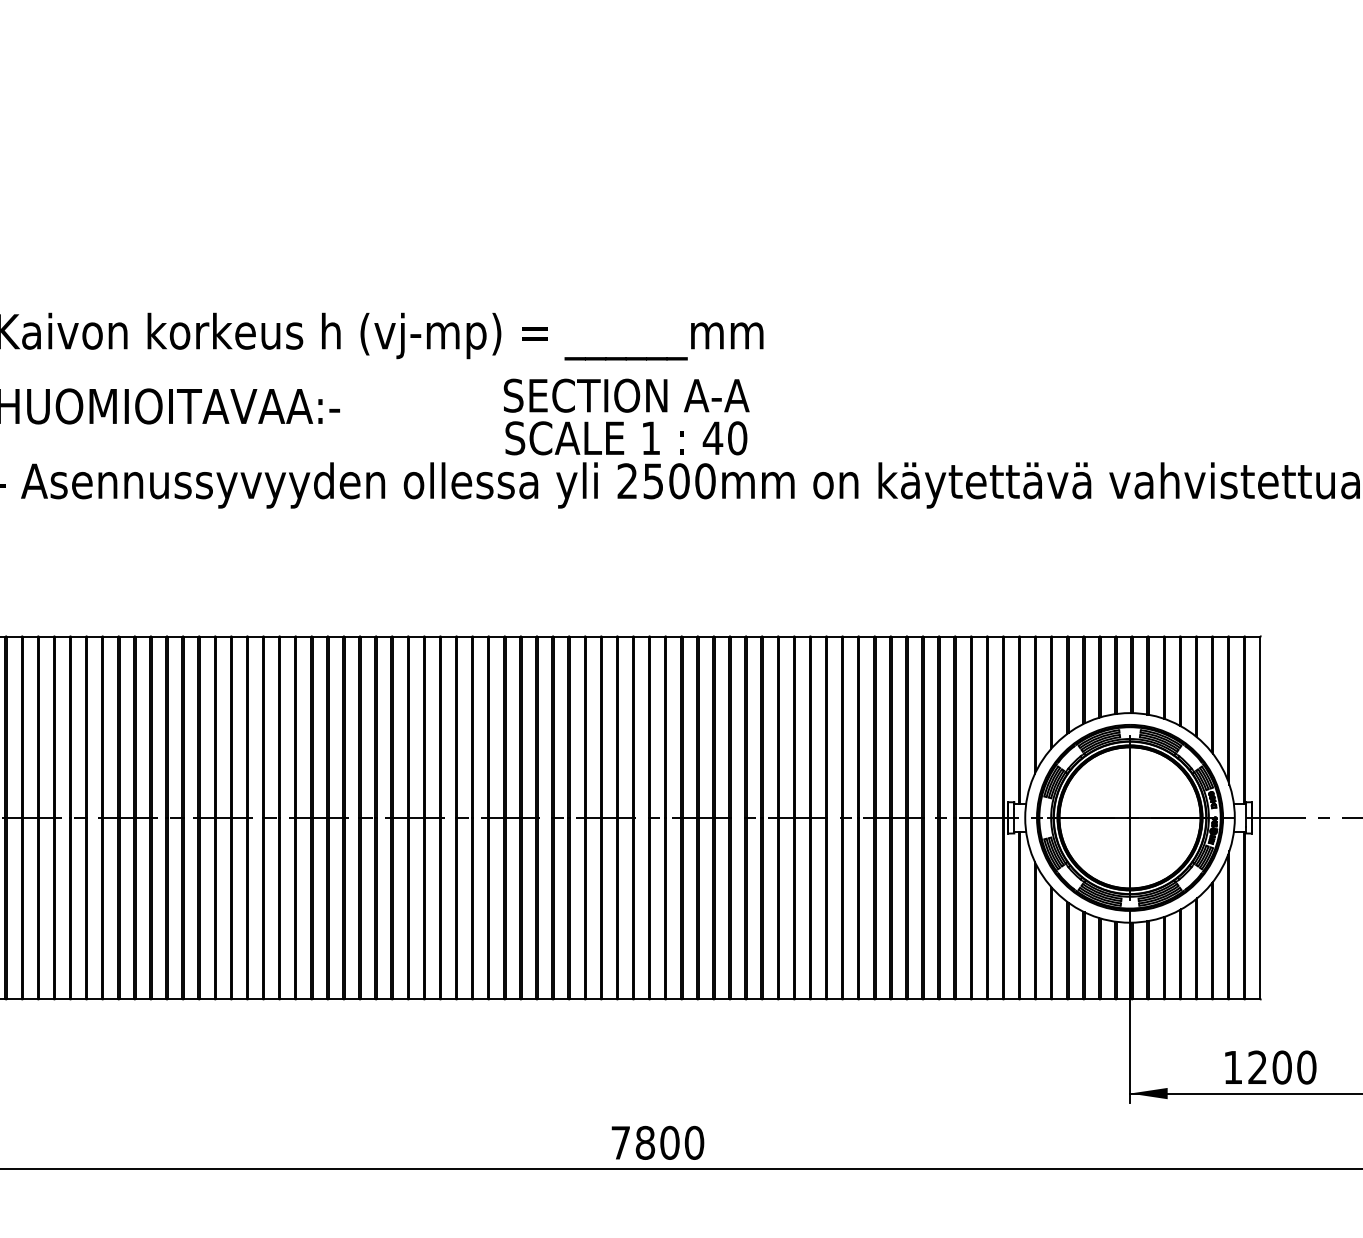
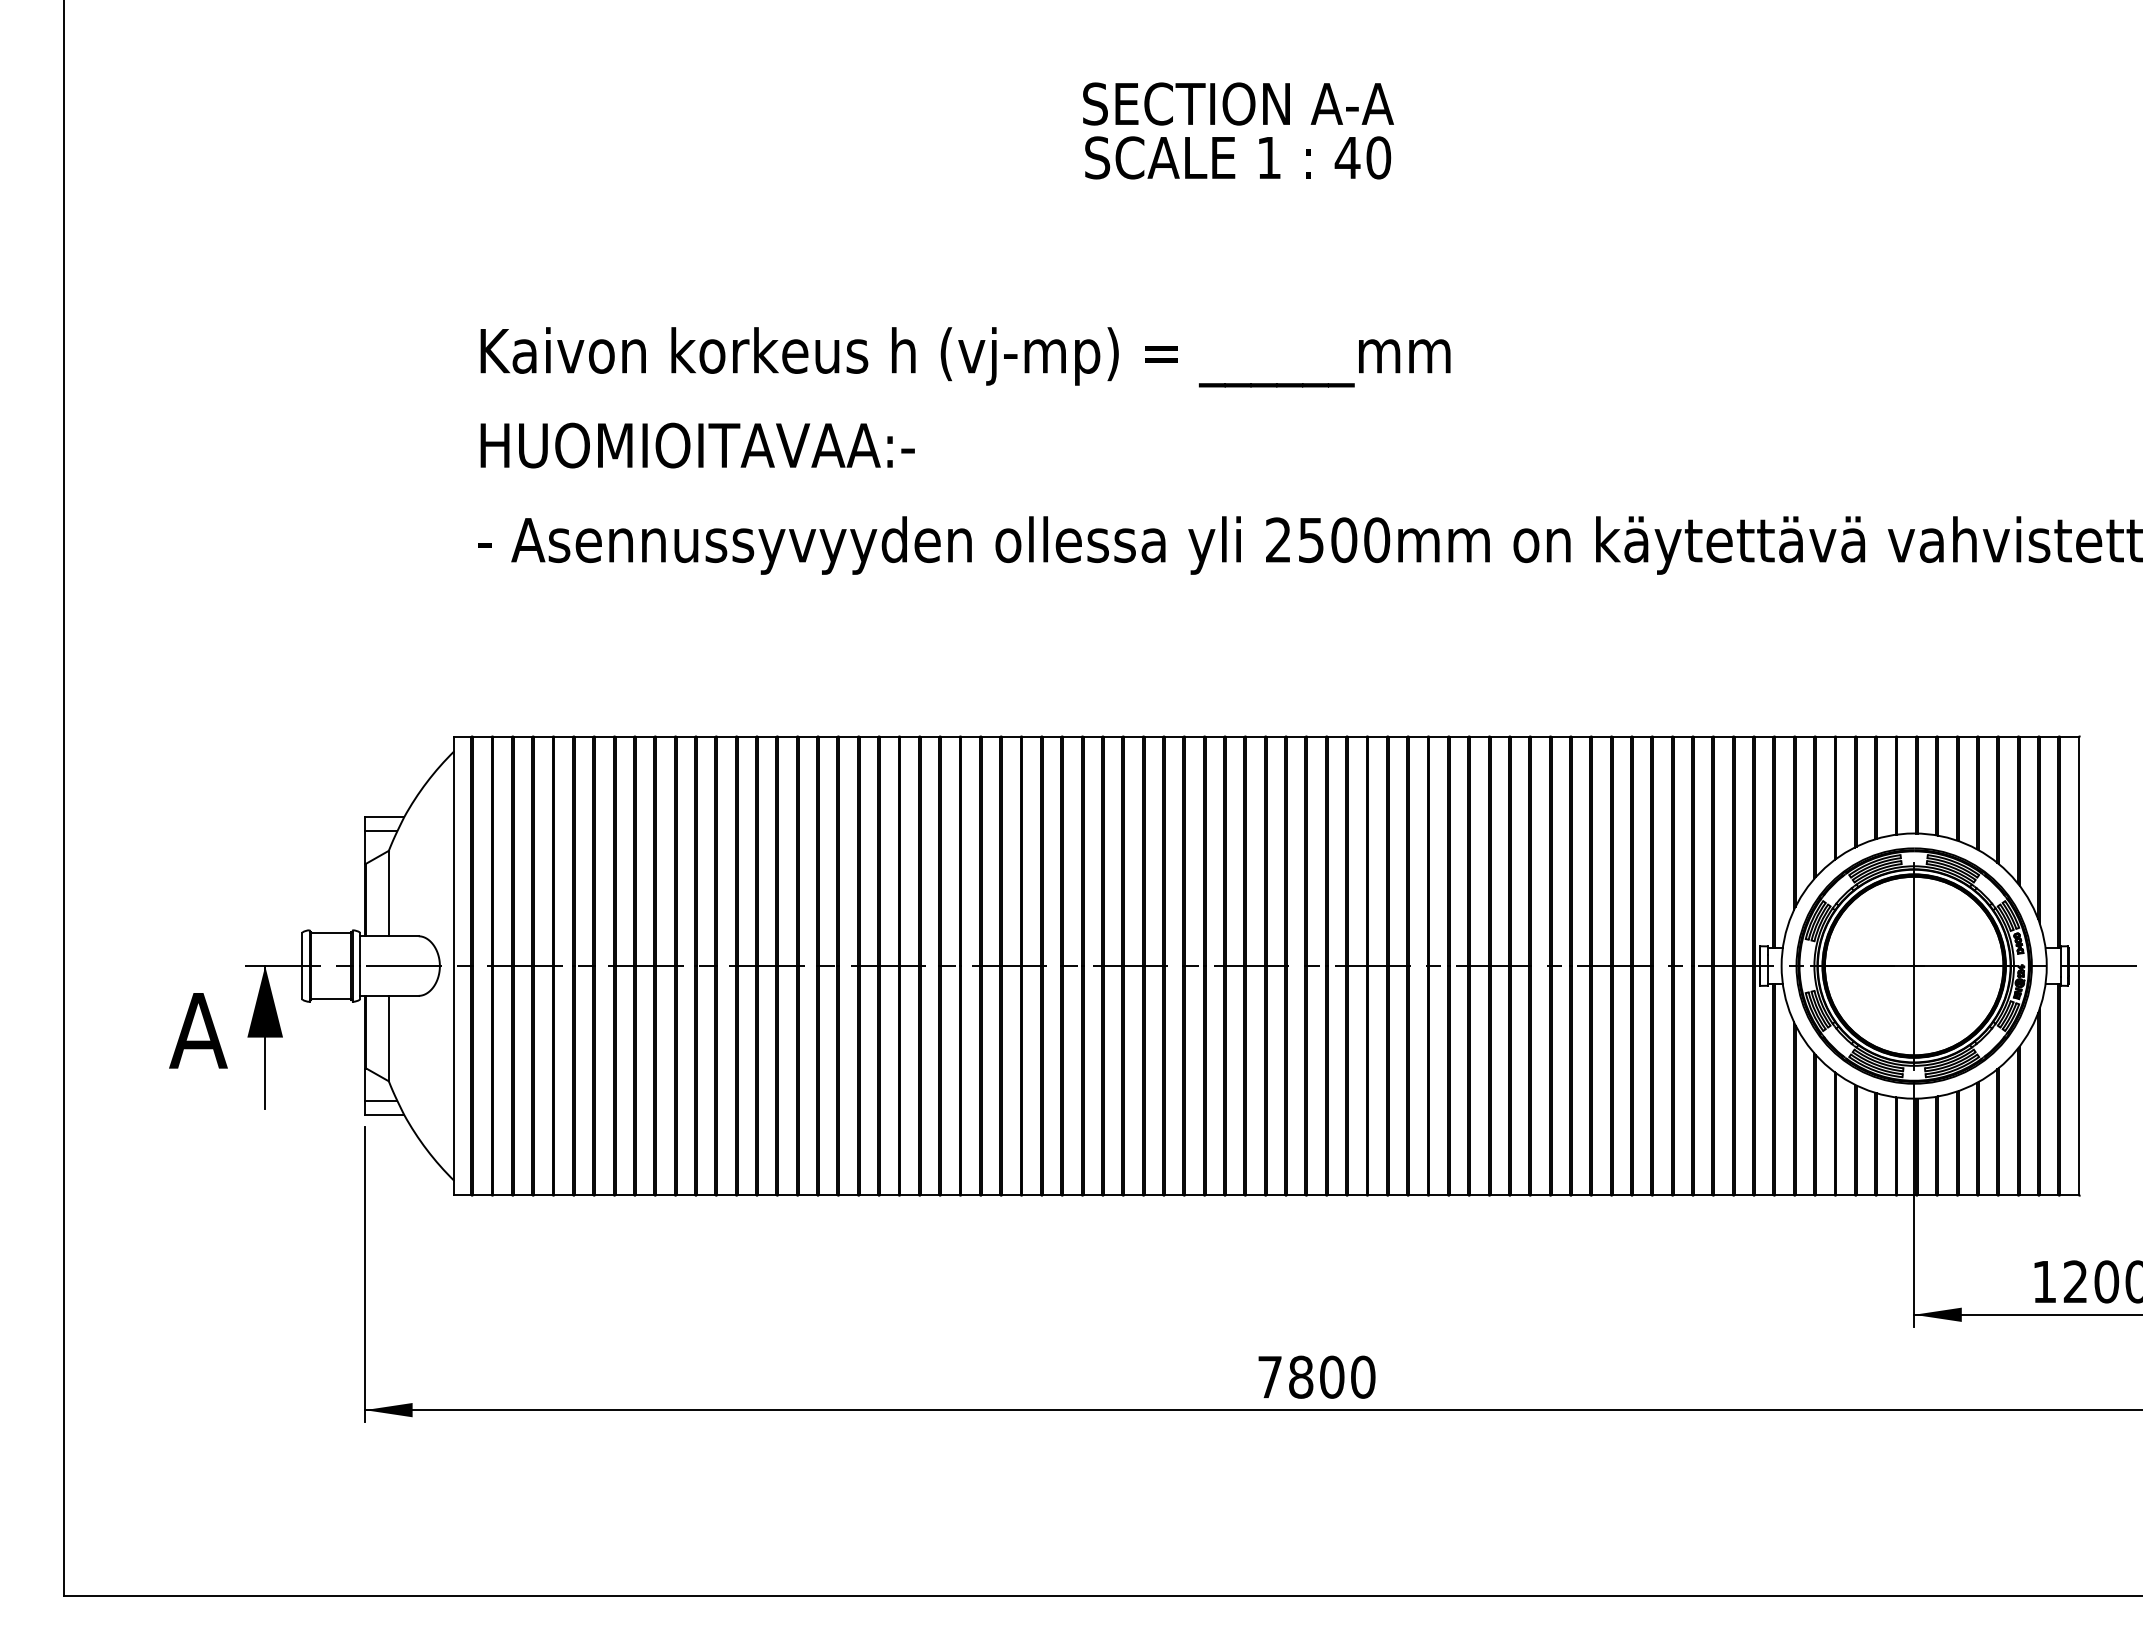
text: (626, 416) -> (1238, 130), moved

